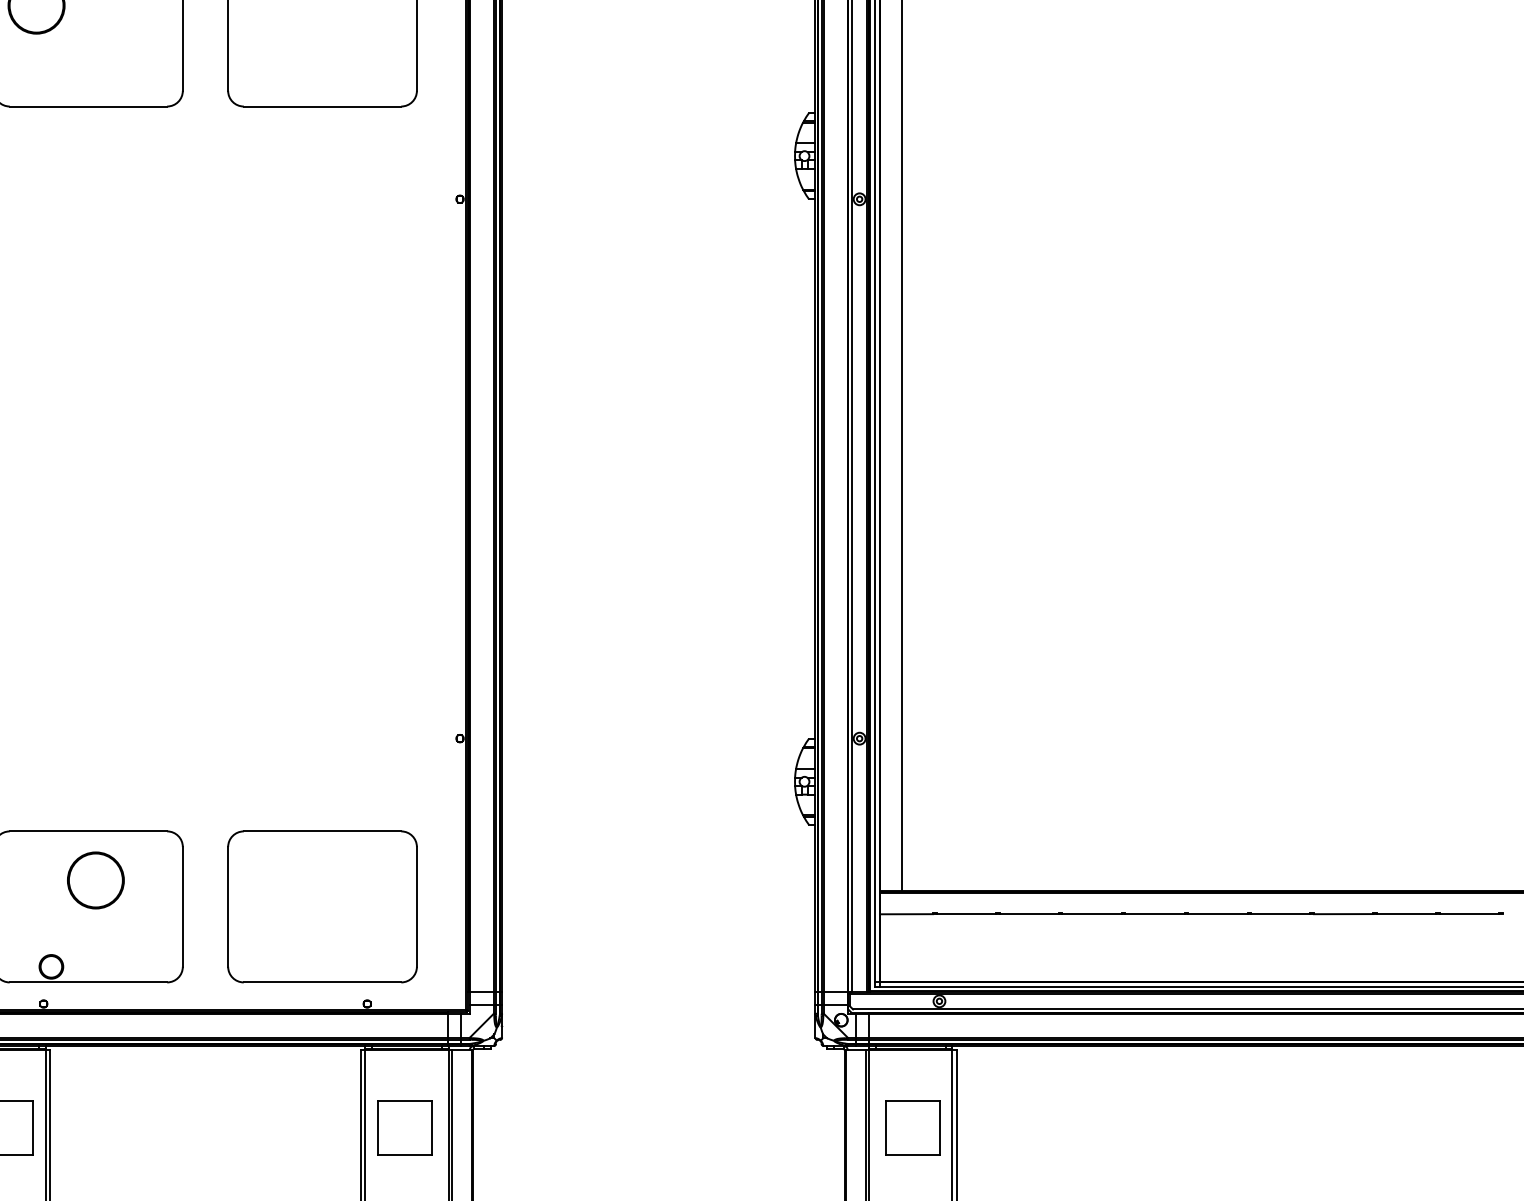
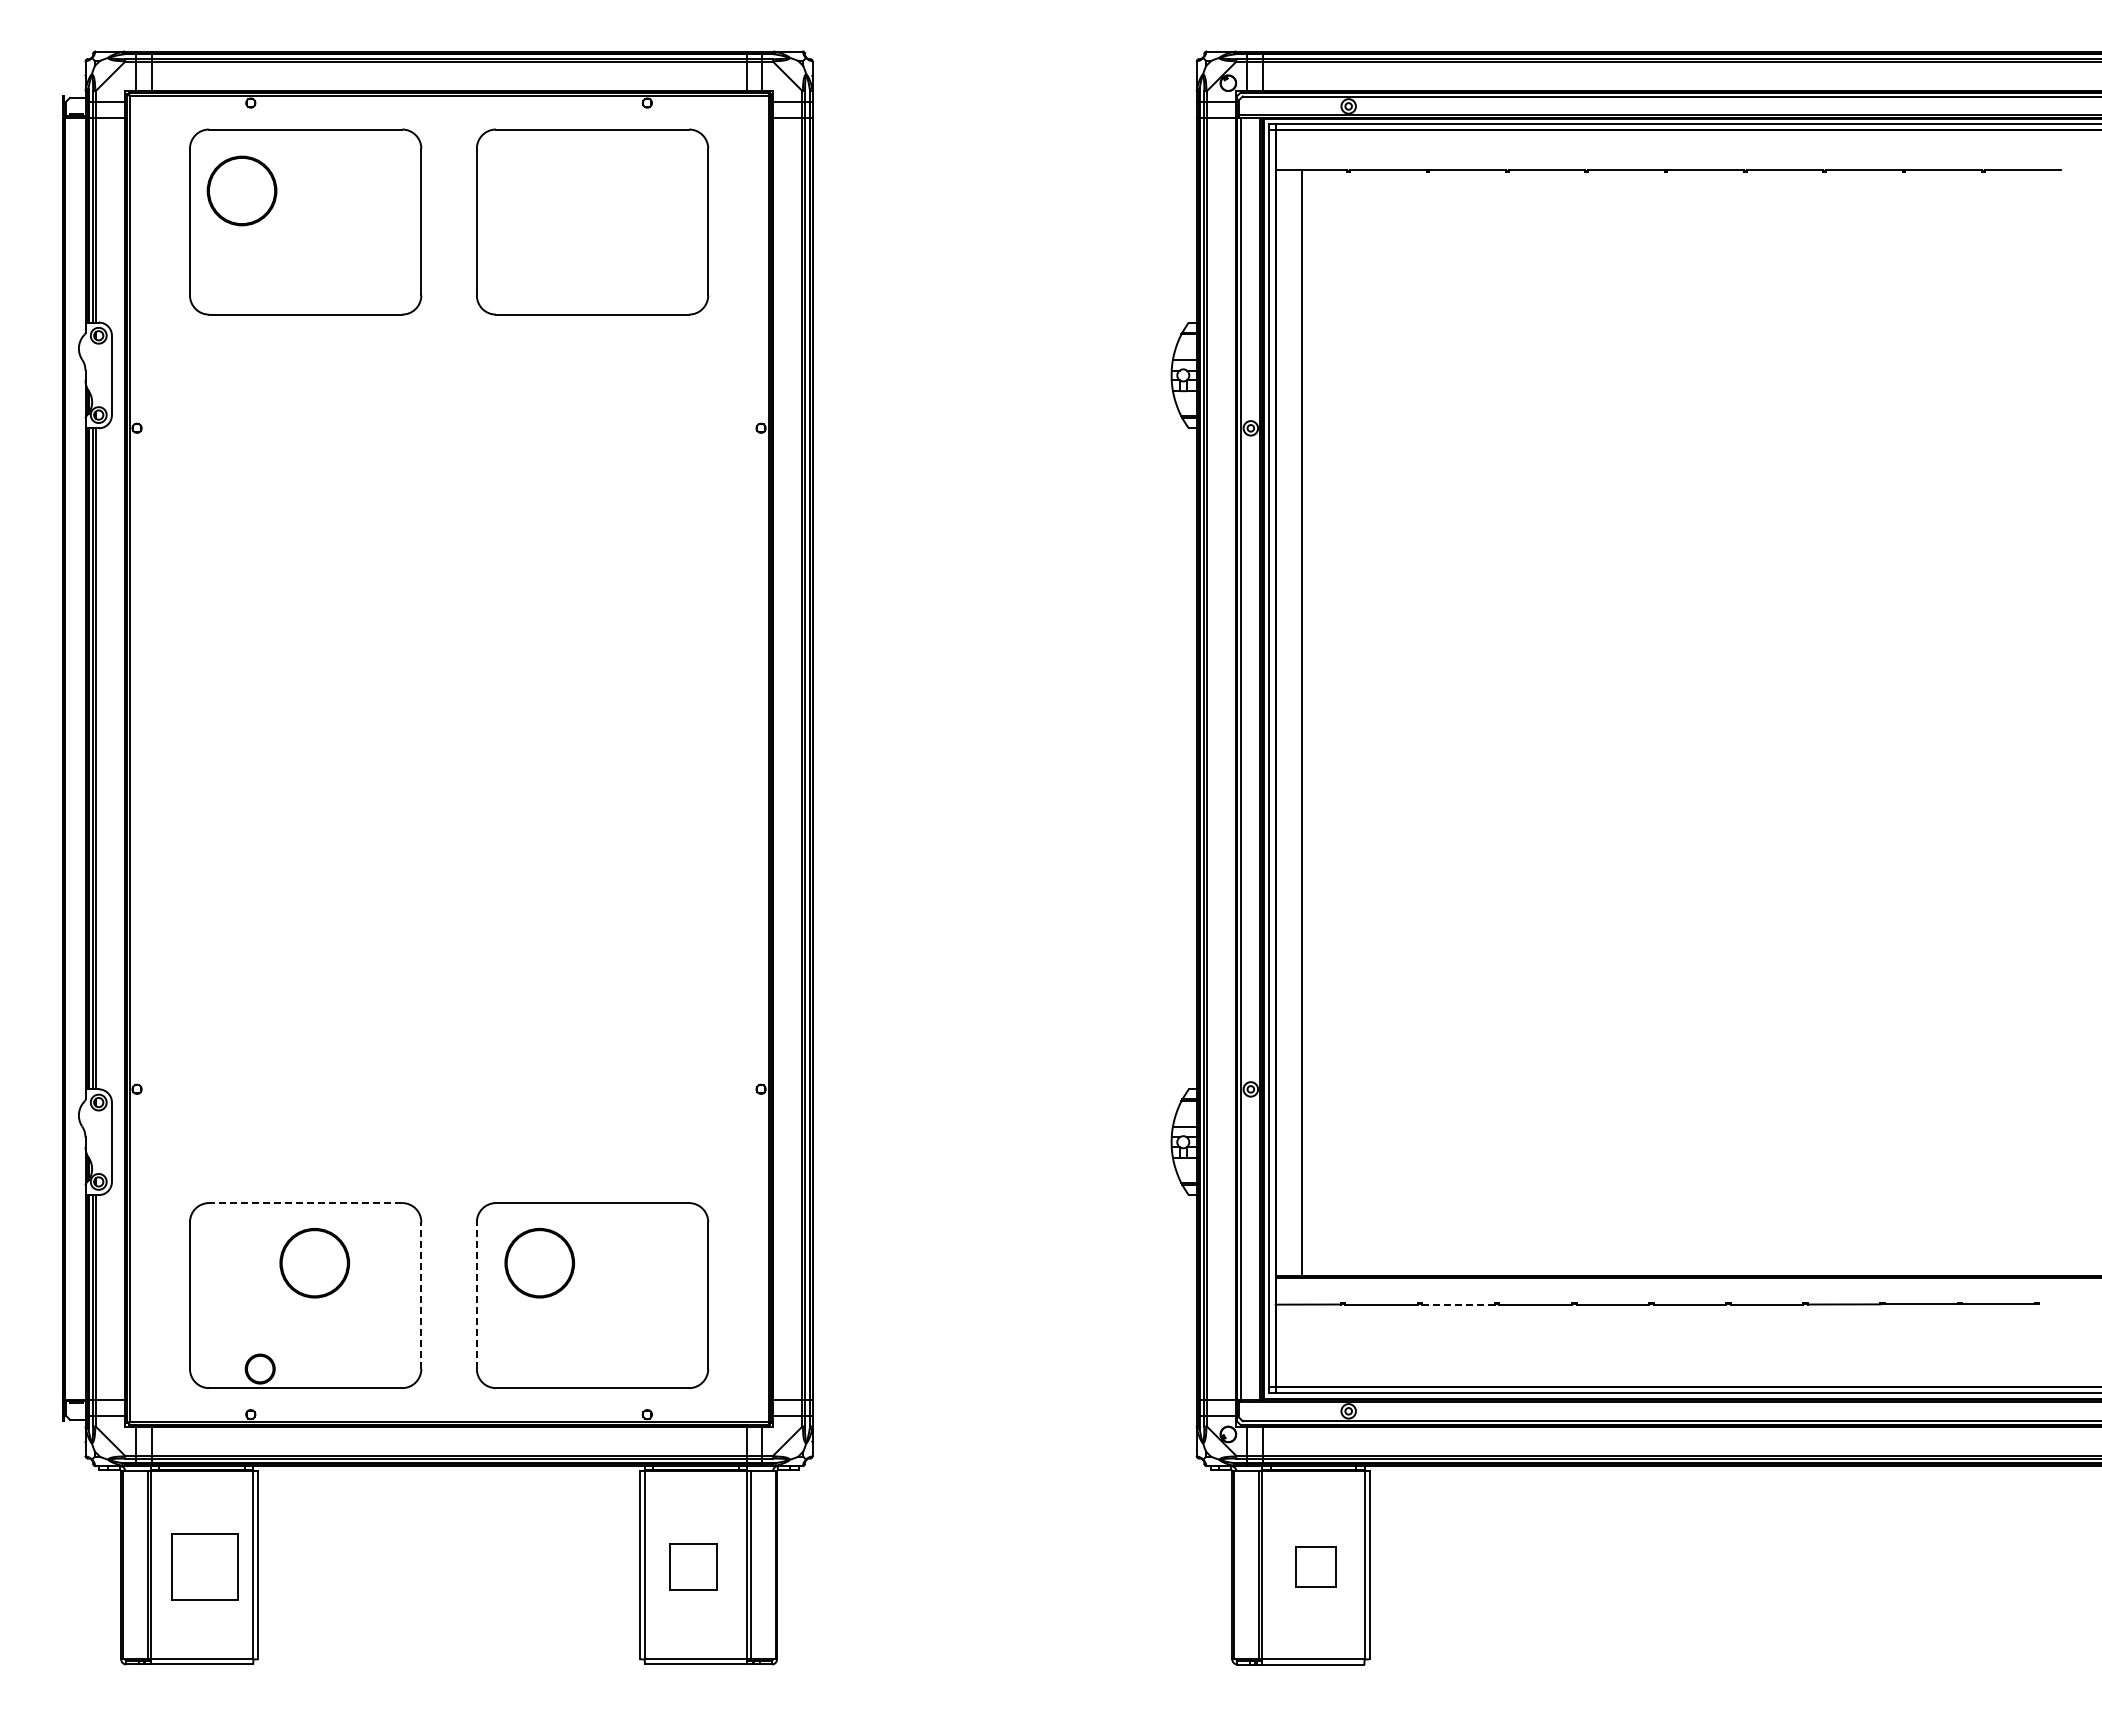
line: (88, 831) -> (305, 1203), solid -> dashed
part: (279, 880) -> (539, 1263), added
line: (182, 906) -> (421, 1295), solid -> dashed
line: (227, 906) -> (476, 1295), solid -> dashed
line: (1029, 914) -> (1459, 1304), solid -> dashed
part: (404, 1127) -> (693, 1566), size x0.7
part: (912, 1127) -> (1315, 1566), size x0.6

